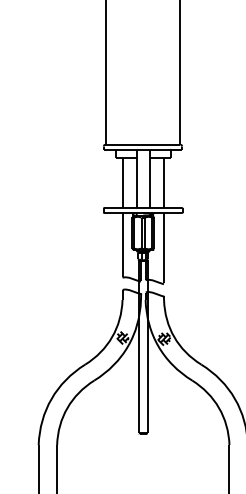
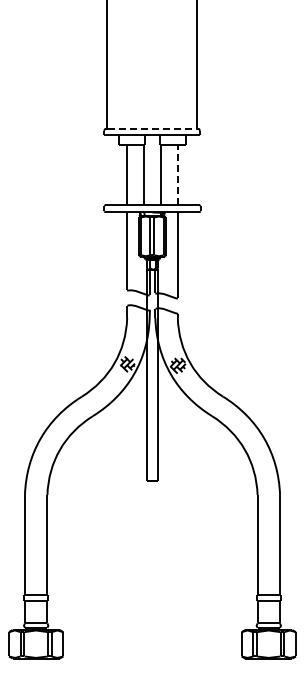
line: (144, 144) -> (153, 128), solid -> dashed
line: (163, 182) -> (177, 174), solid -> dashed

